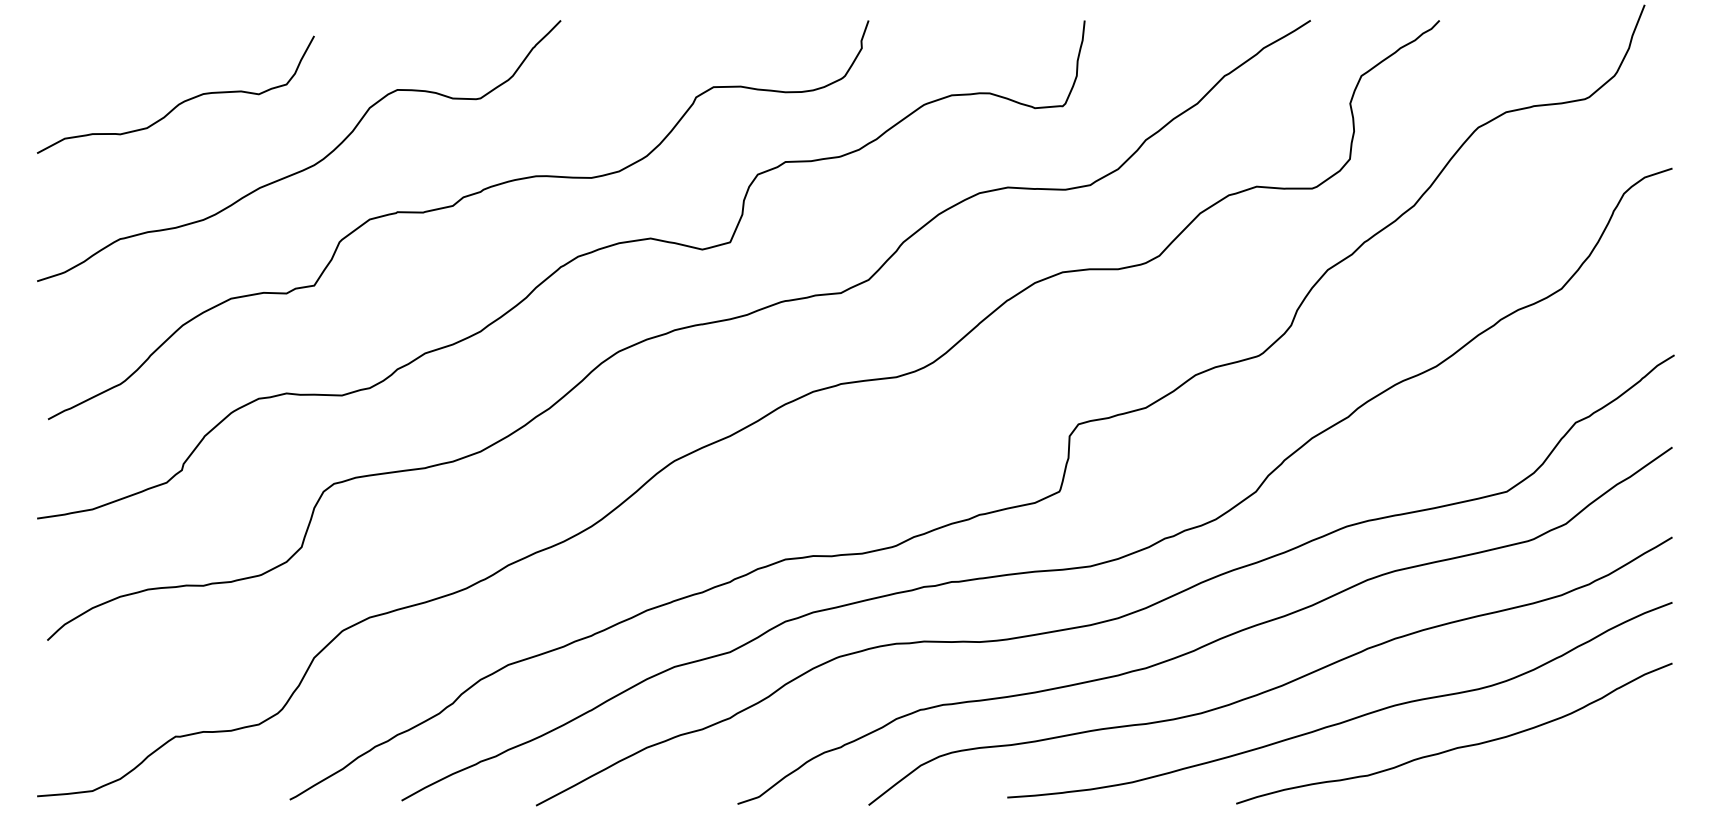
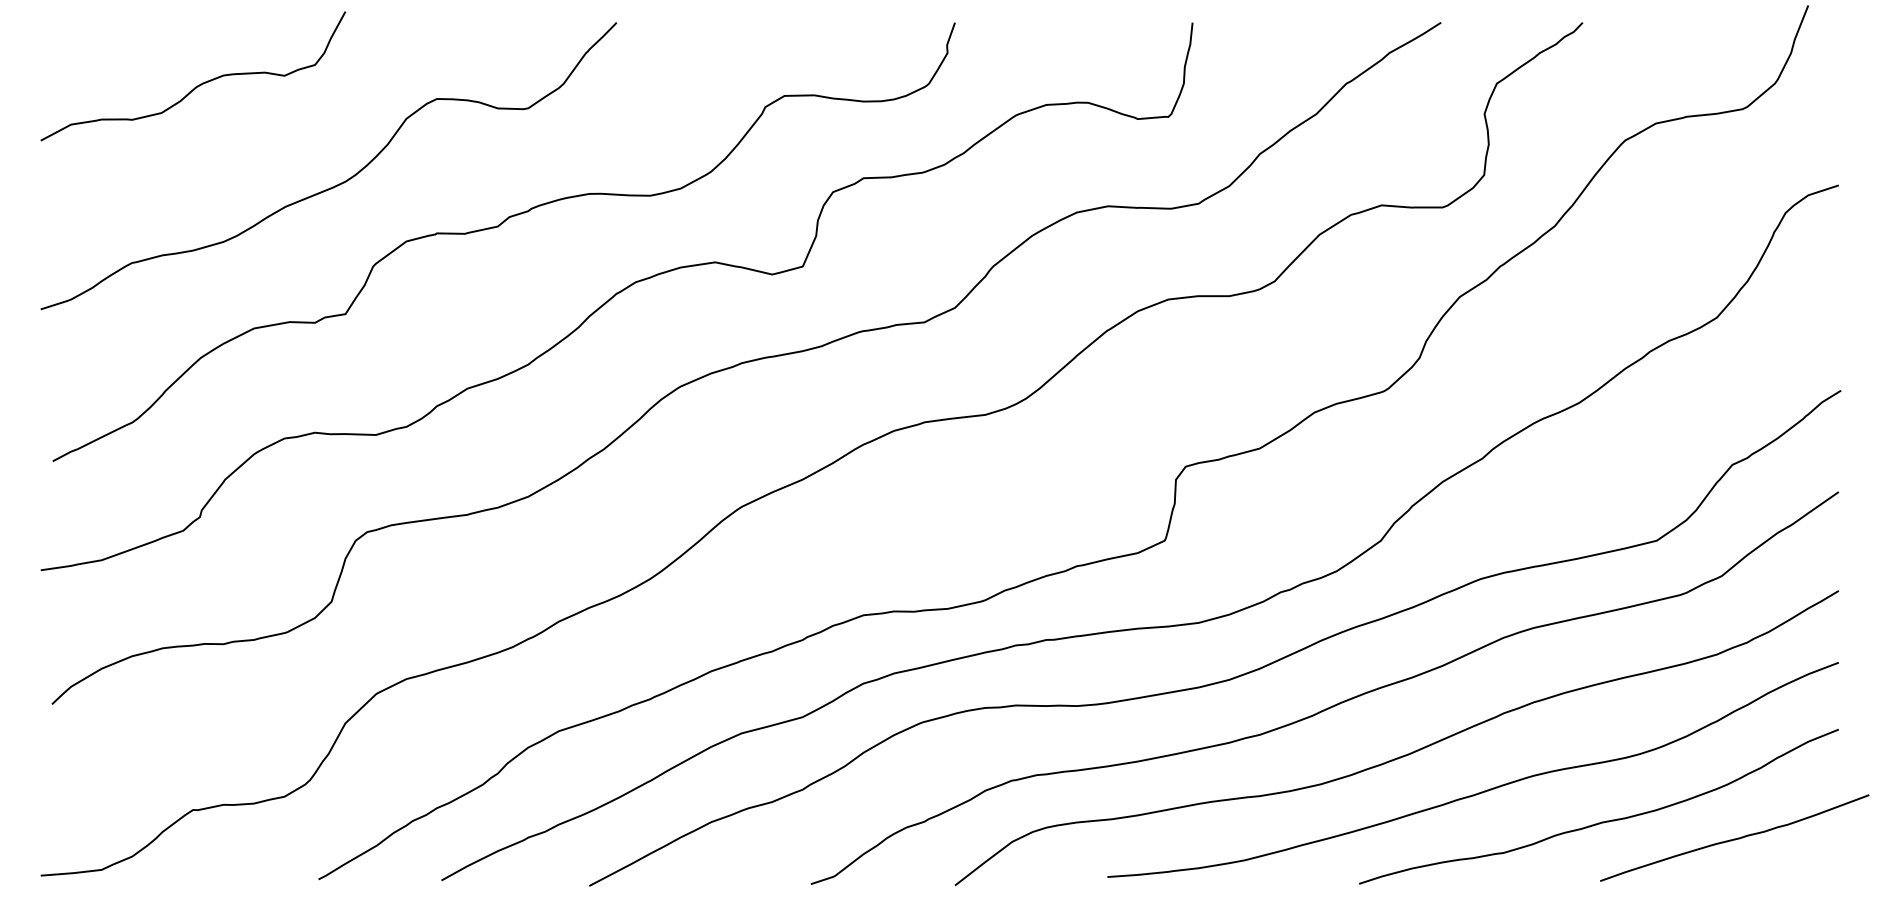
curve: (179, 103) -> (197, 85), moved
curve: (1577, 762) -> (1734, 838), added

